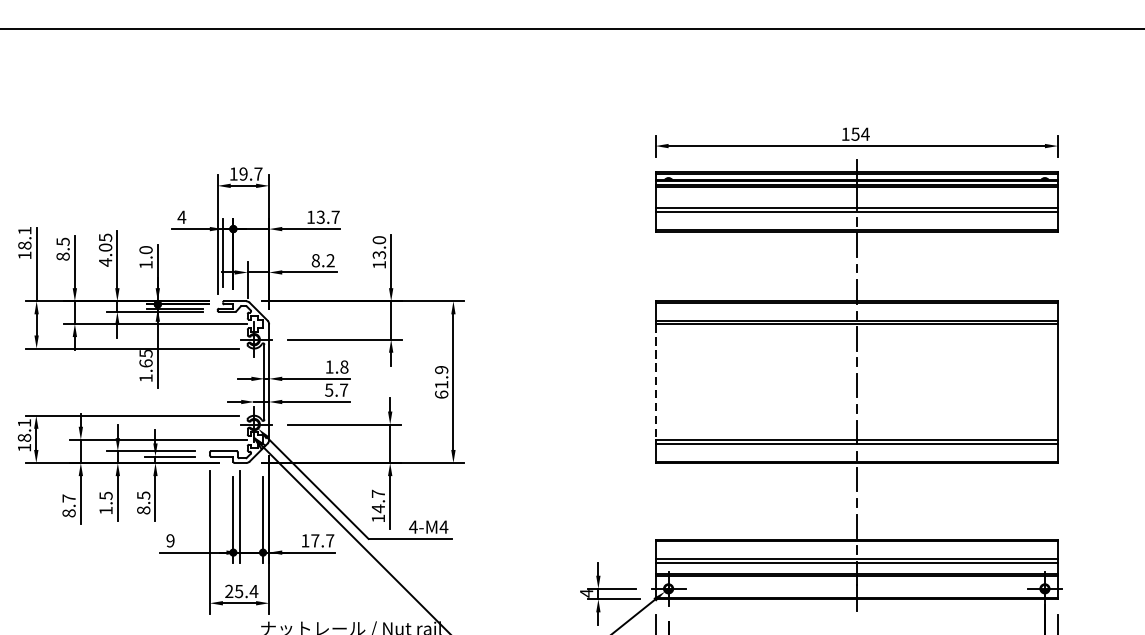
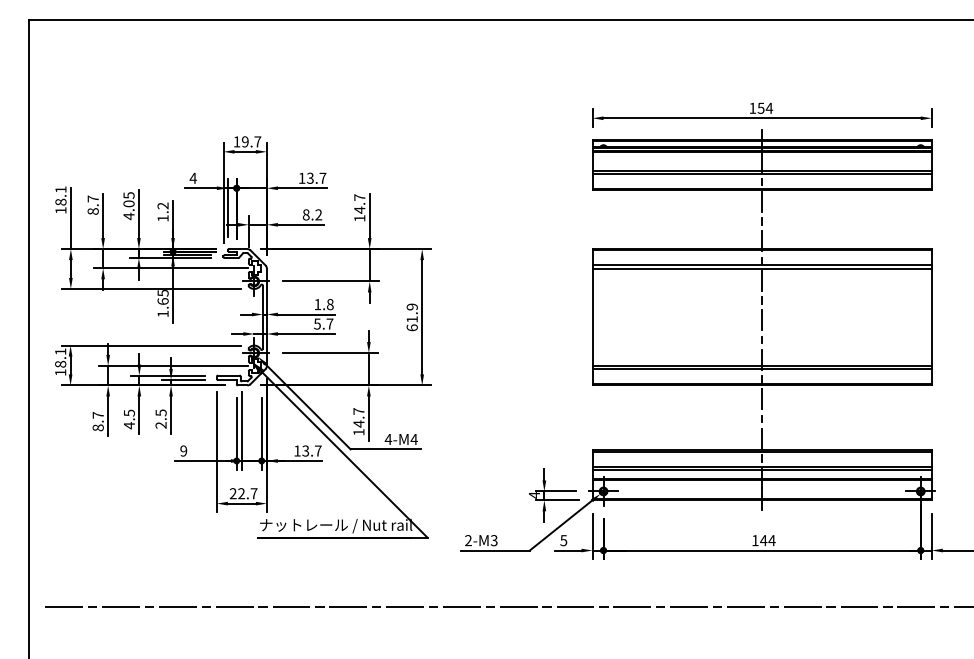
text: (62, 241) -> (92, 198), 8.5 -> 8.7
text: (379, 247) -> (359, 203), 13.0 -> 14.7
text: (145, 249) -> (162, 205), 1.0 -> 1.2
line: (655, 382) -> (592, 317), dashed -> solid
text: (106, 510) -> (129, 425), 1.5 -> 4.5
text: (142, 510) -> (160, 425), 8.5 -> 2.5
text: (314, 540) -> (305, 450), 17.7 -> 13.7
text: (246, 591) -> (247, 493), 25.4 -> 22.7

